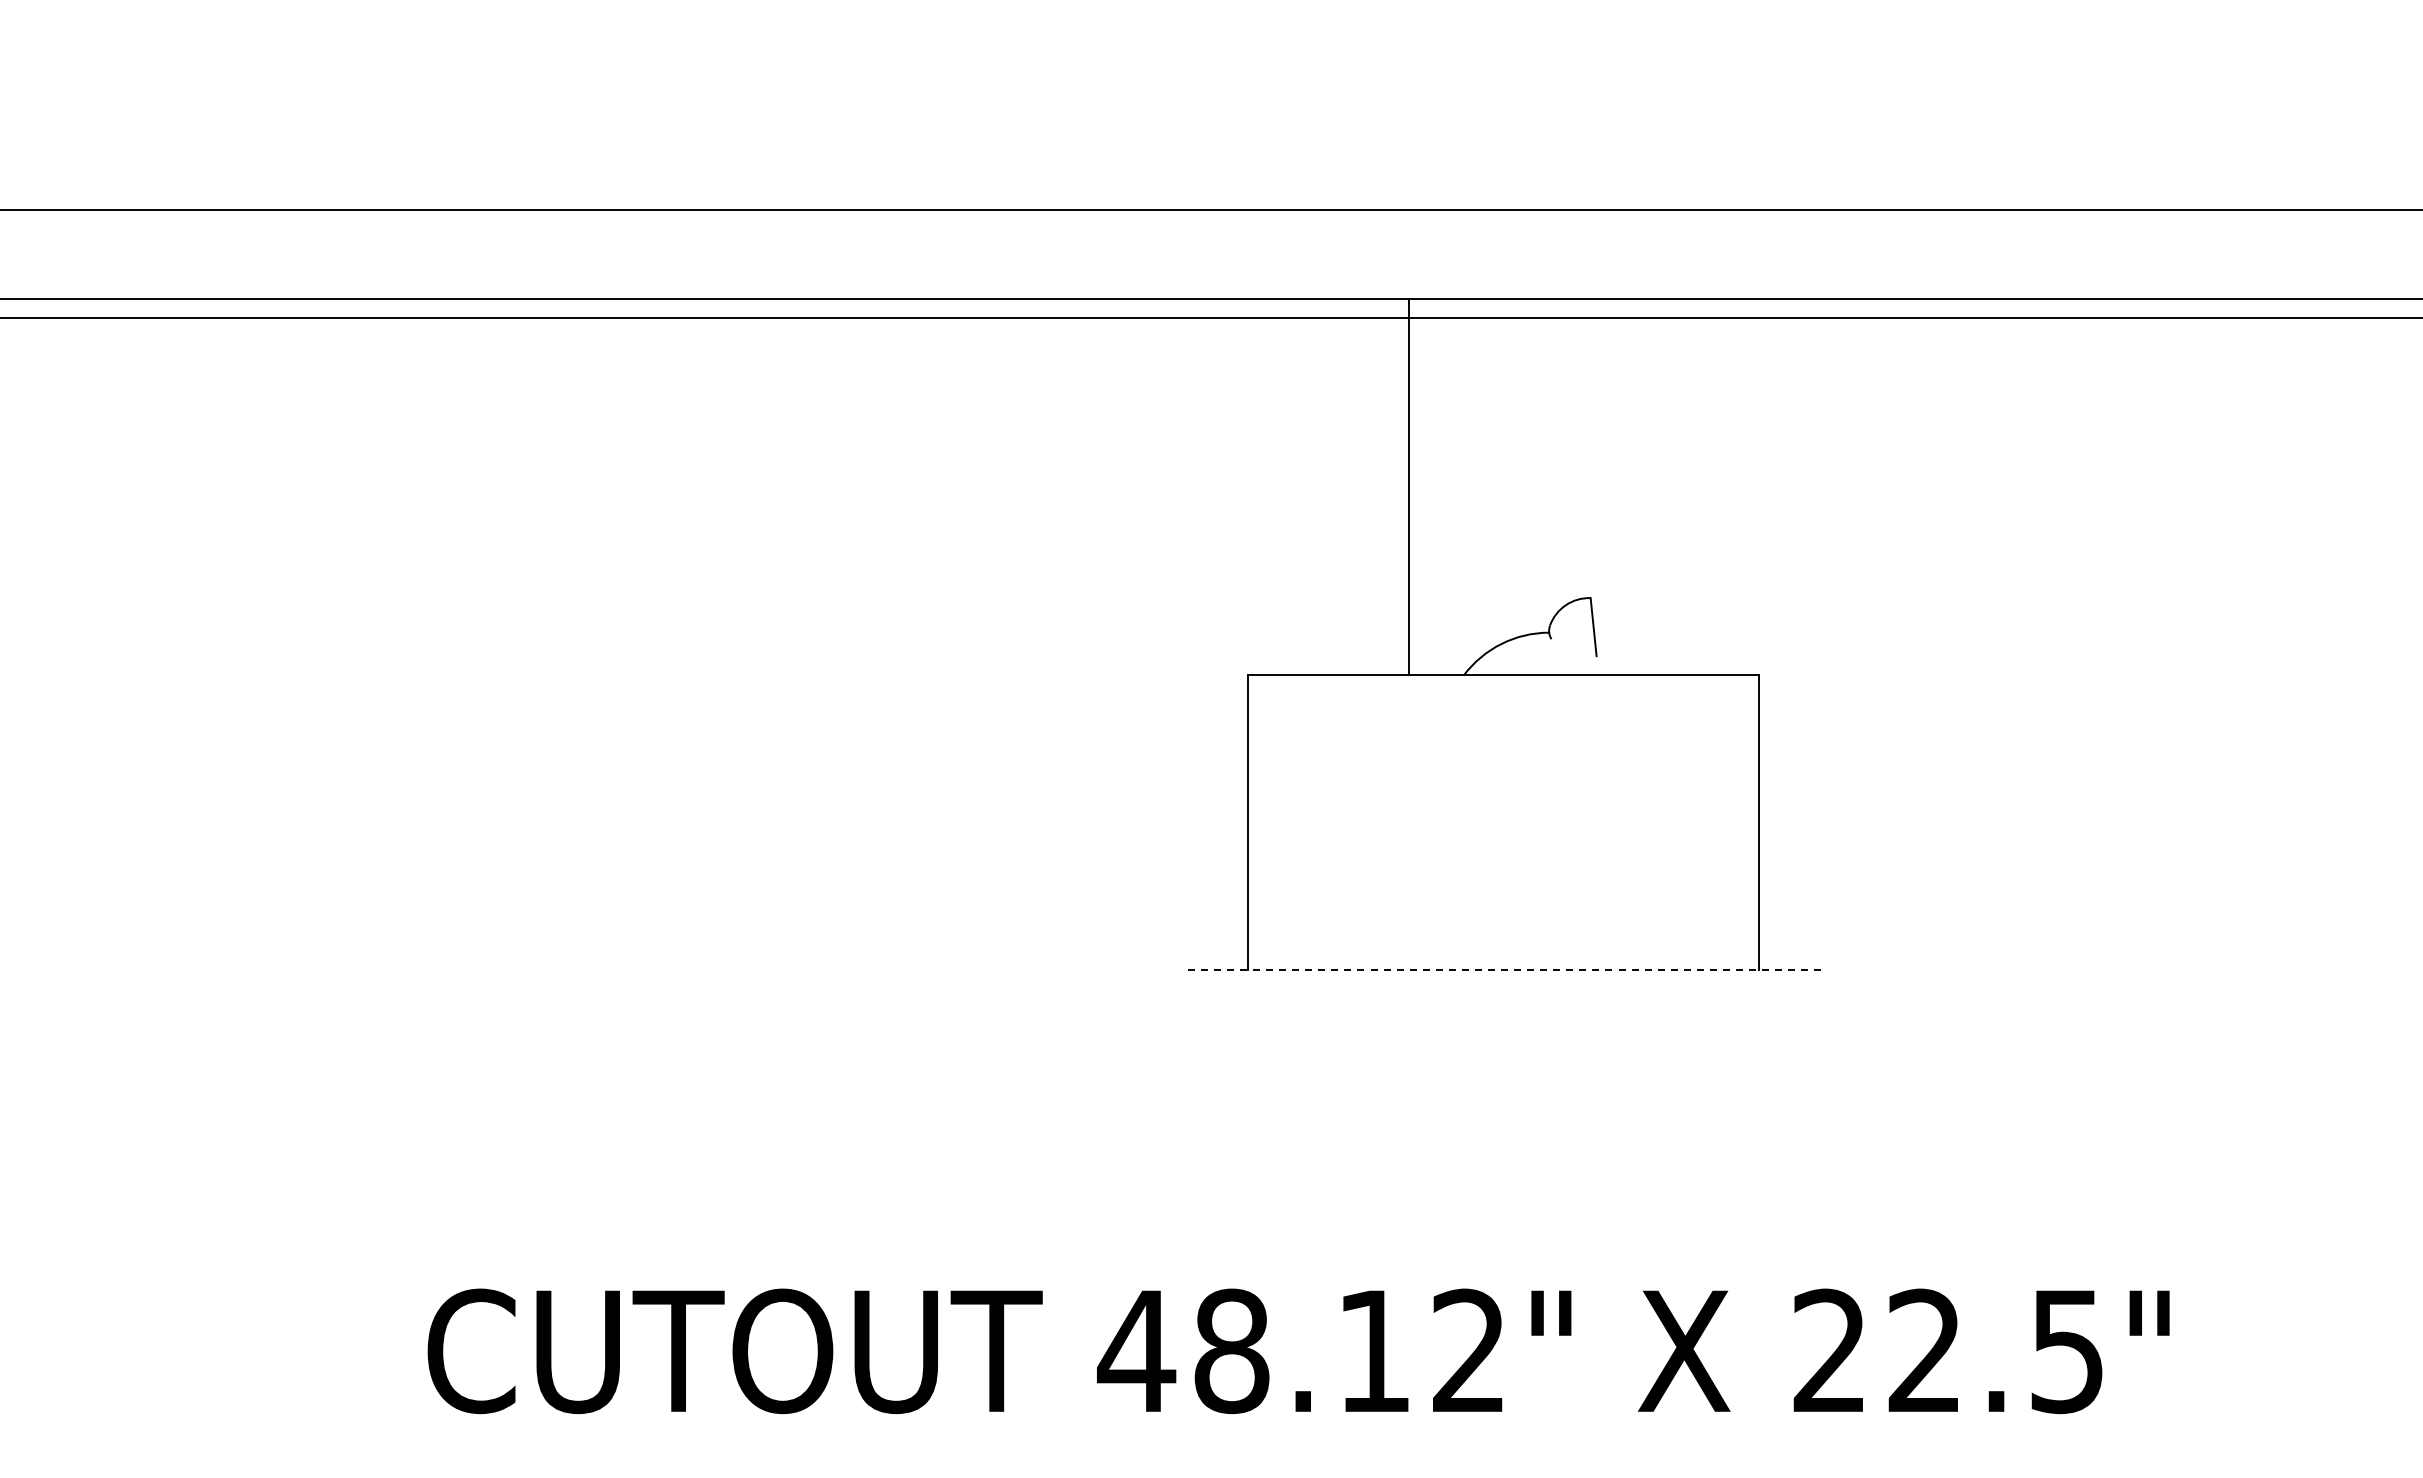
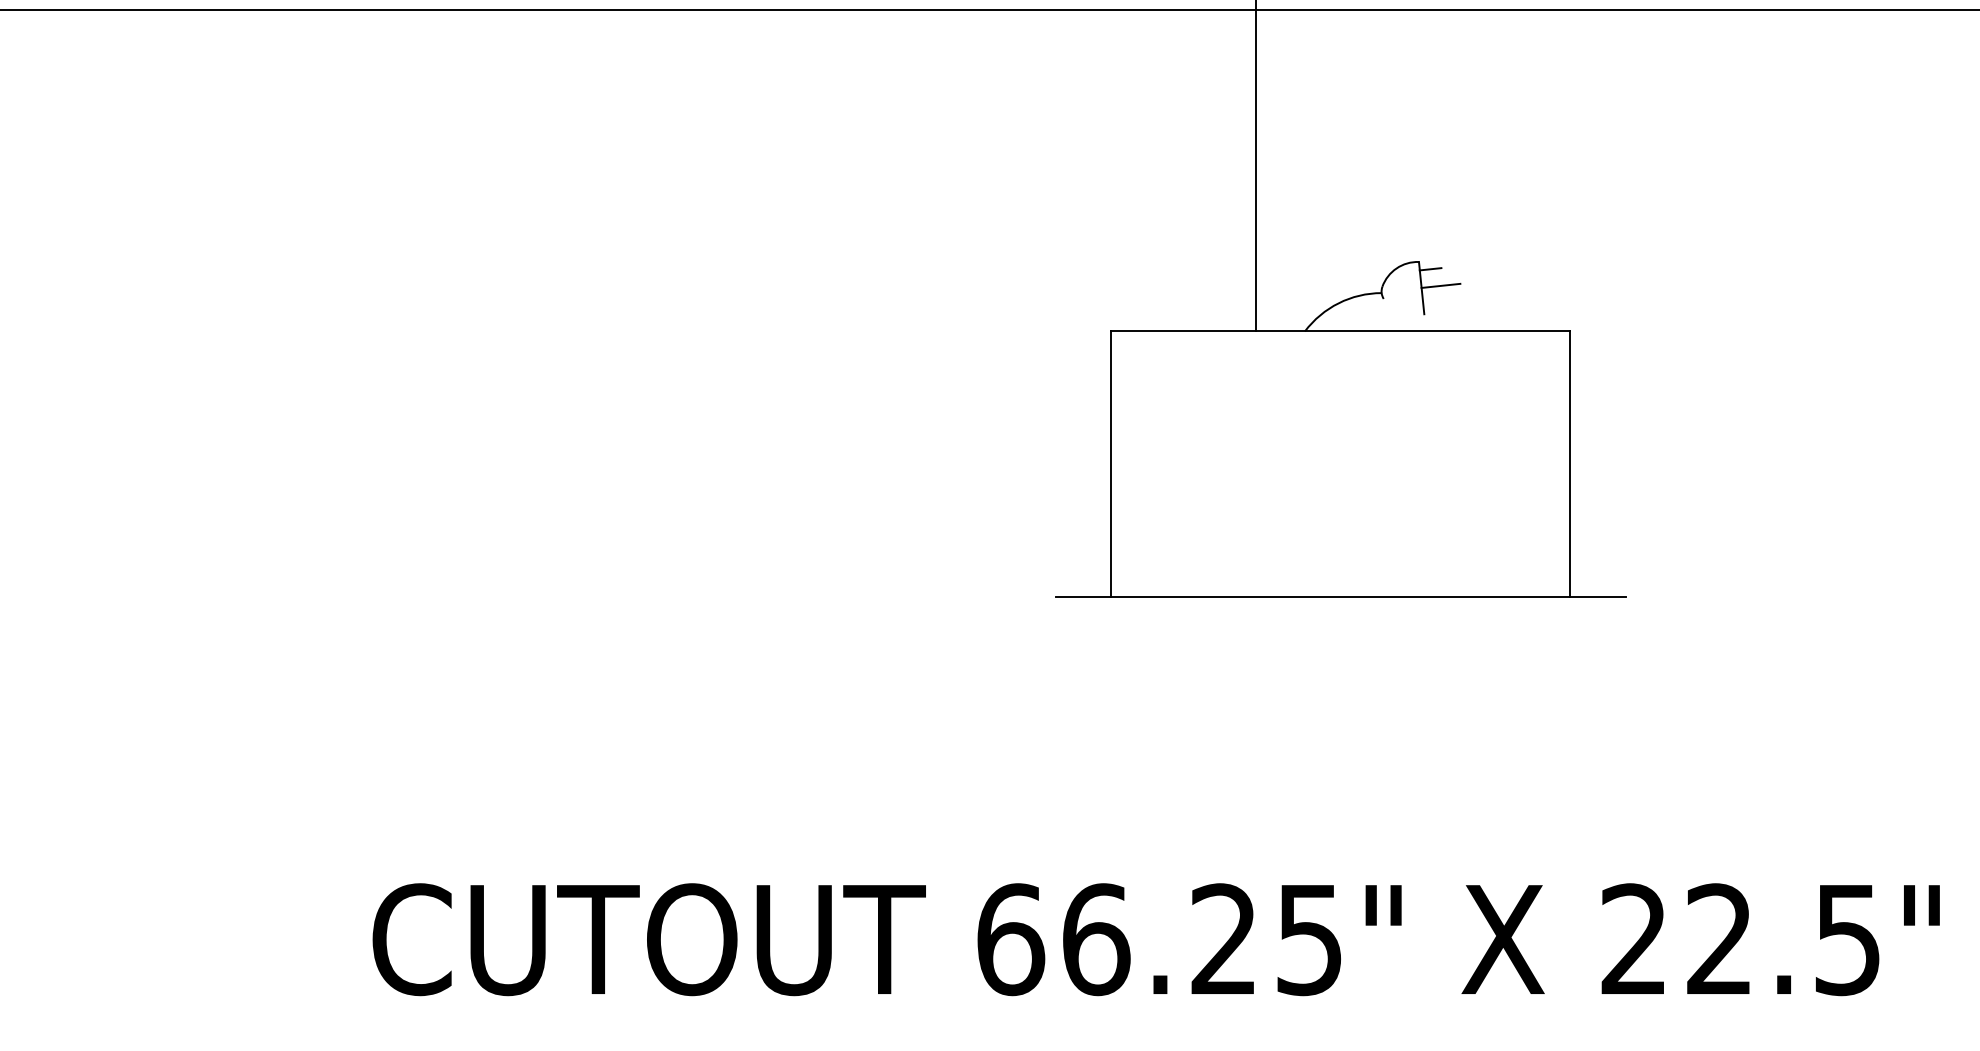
line: (1603, 605) -> (1430, 268), added
line: (1614, 624) -> (1440, 285), added
line: (1504, 970) -> (1341, 597), dashed -> solid
text: (1300, 1351) -> (1157, 939), 48.12" -> 66.25"

